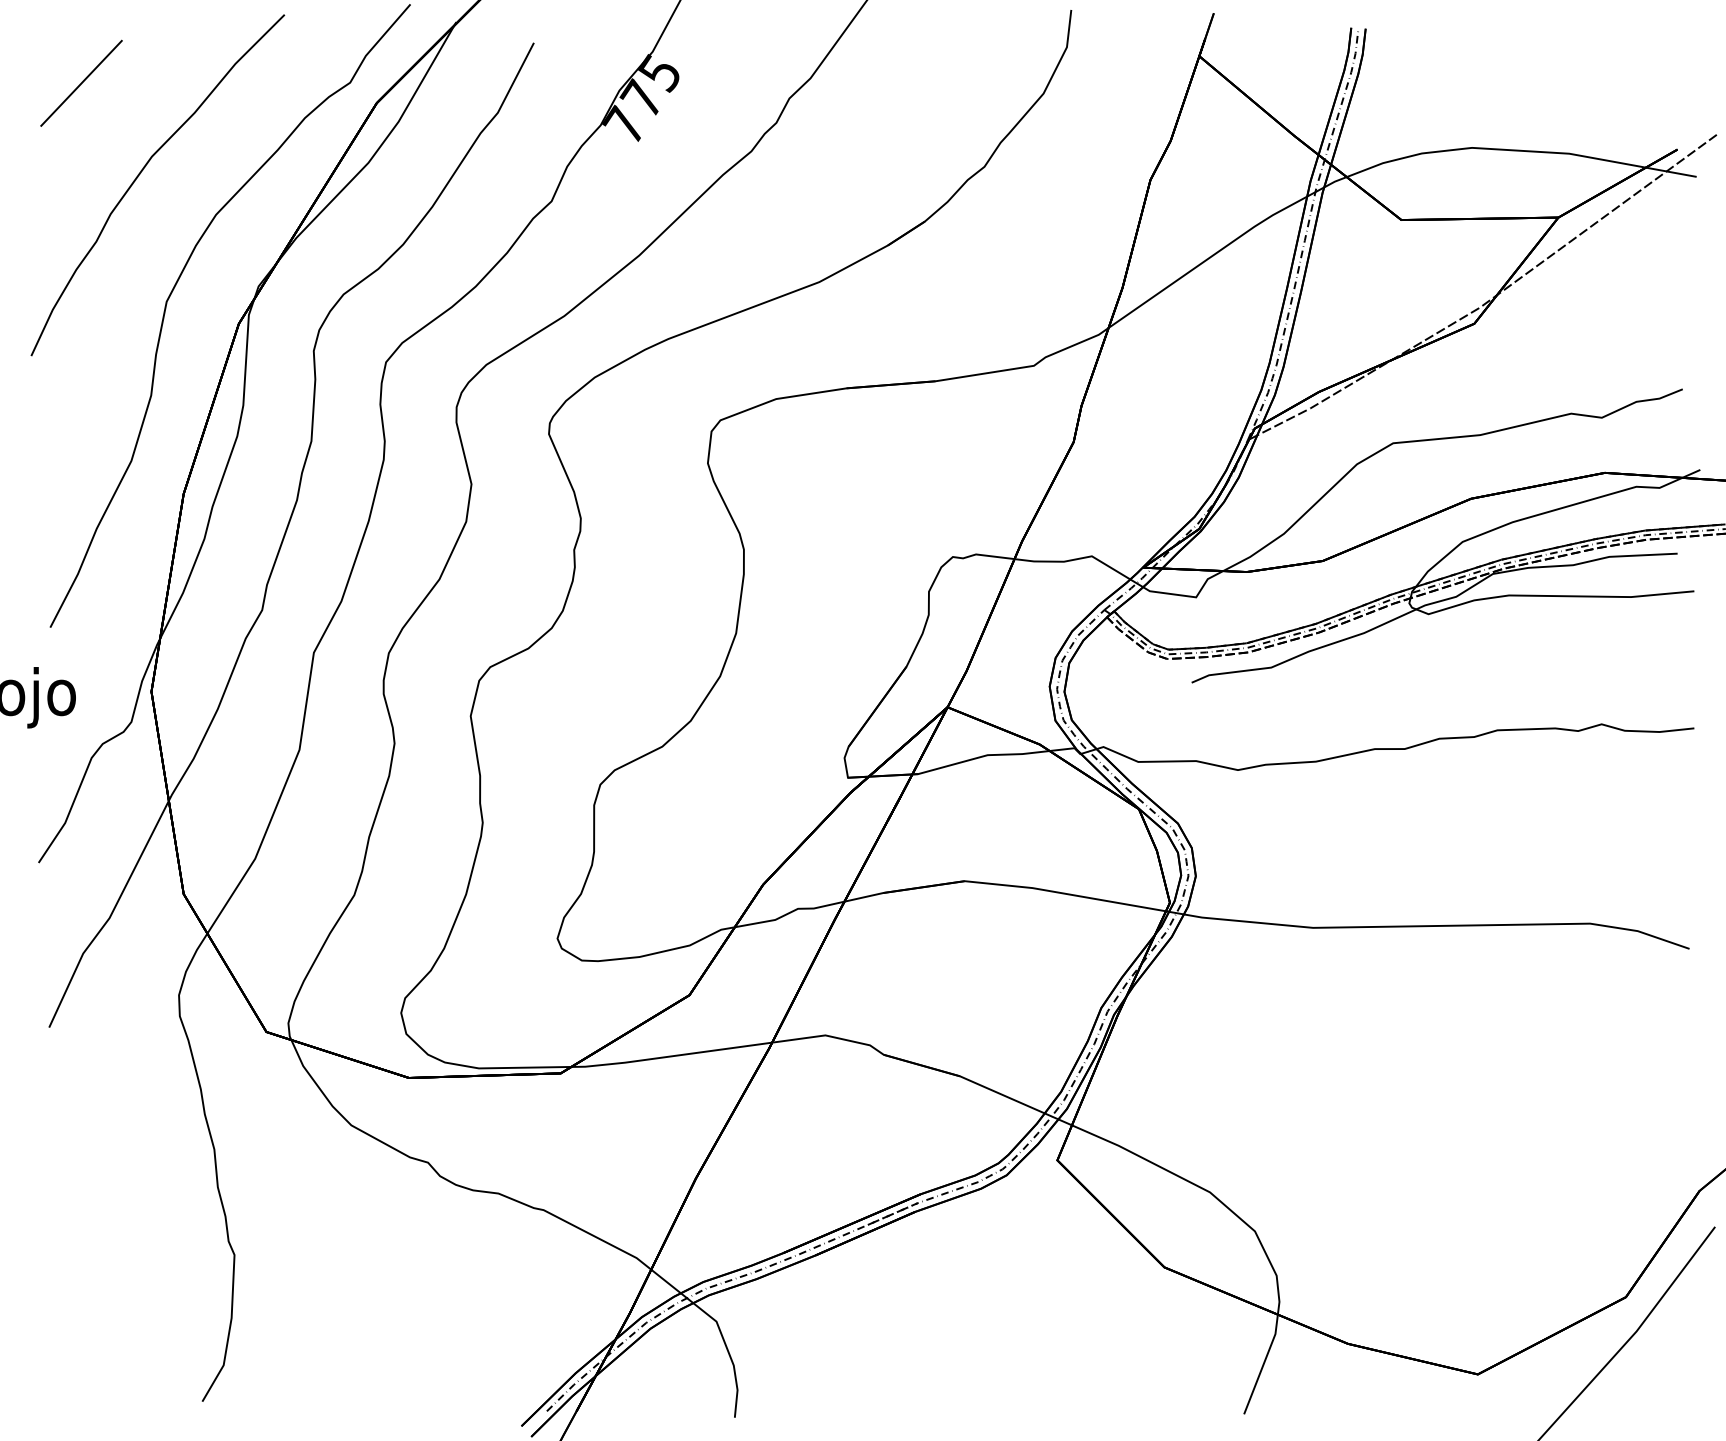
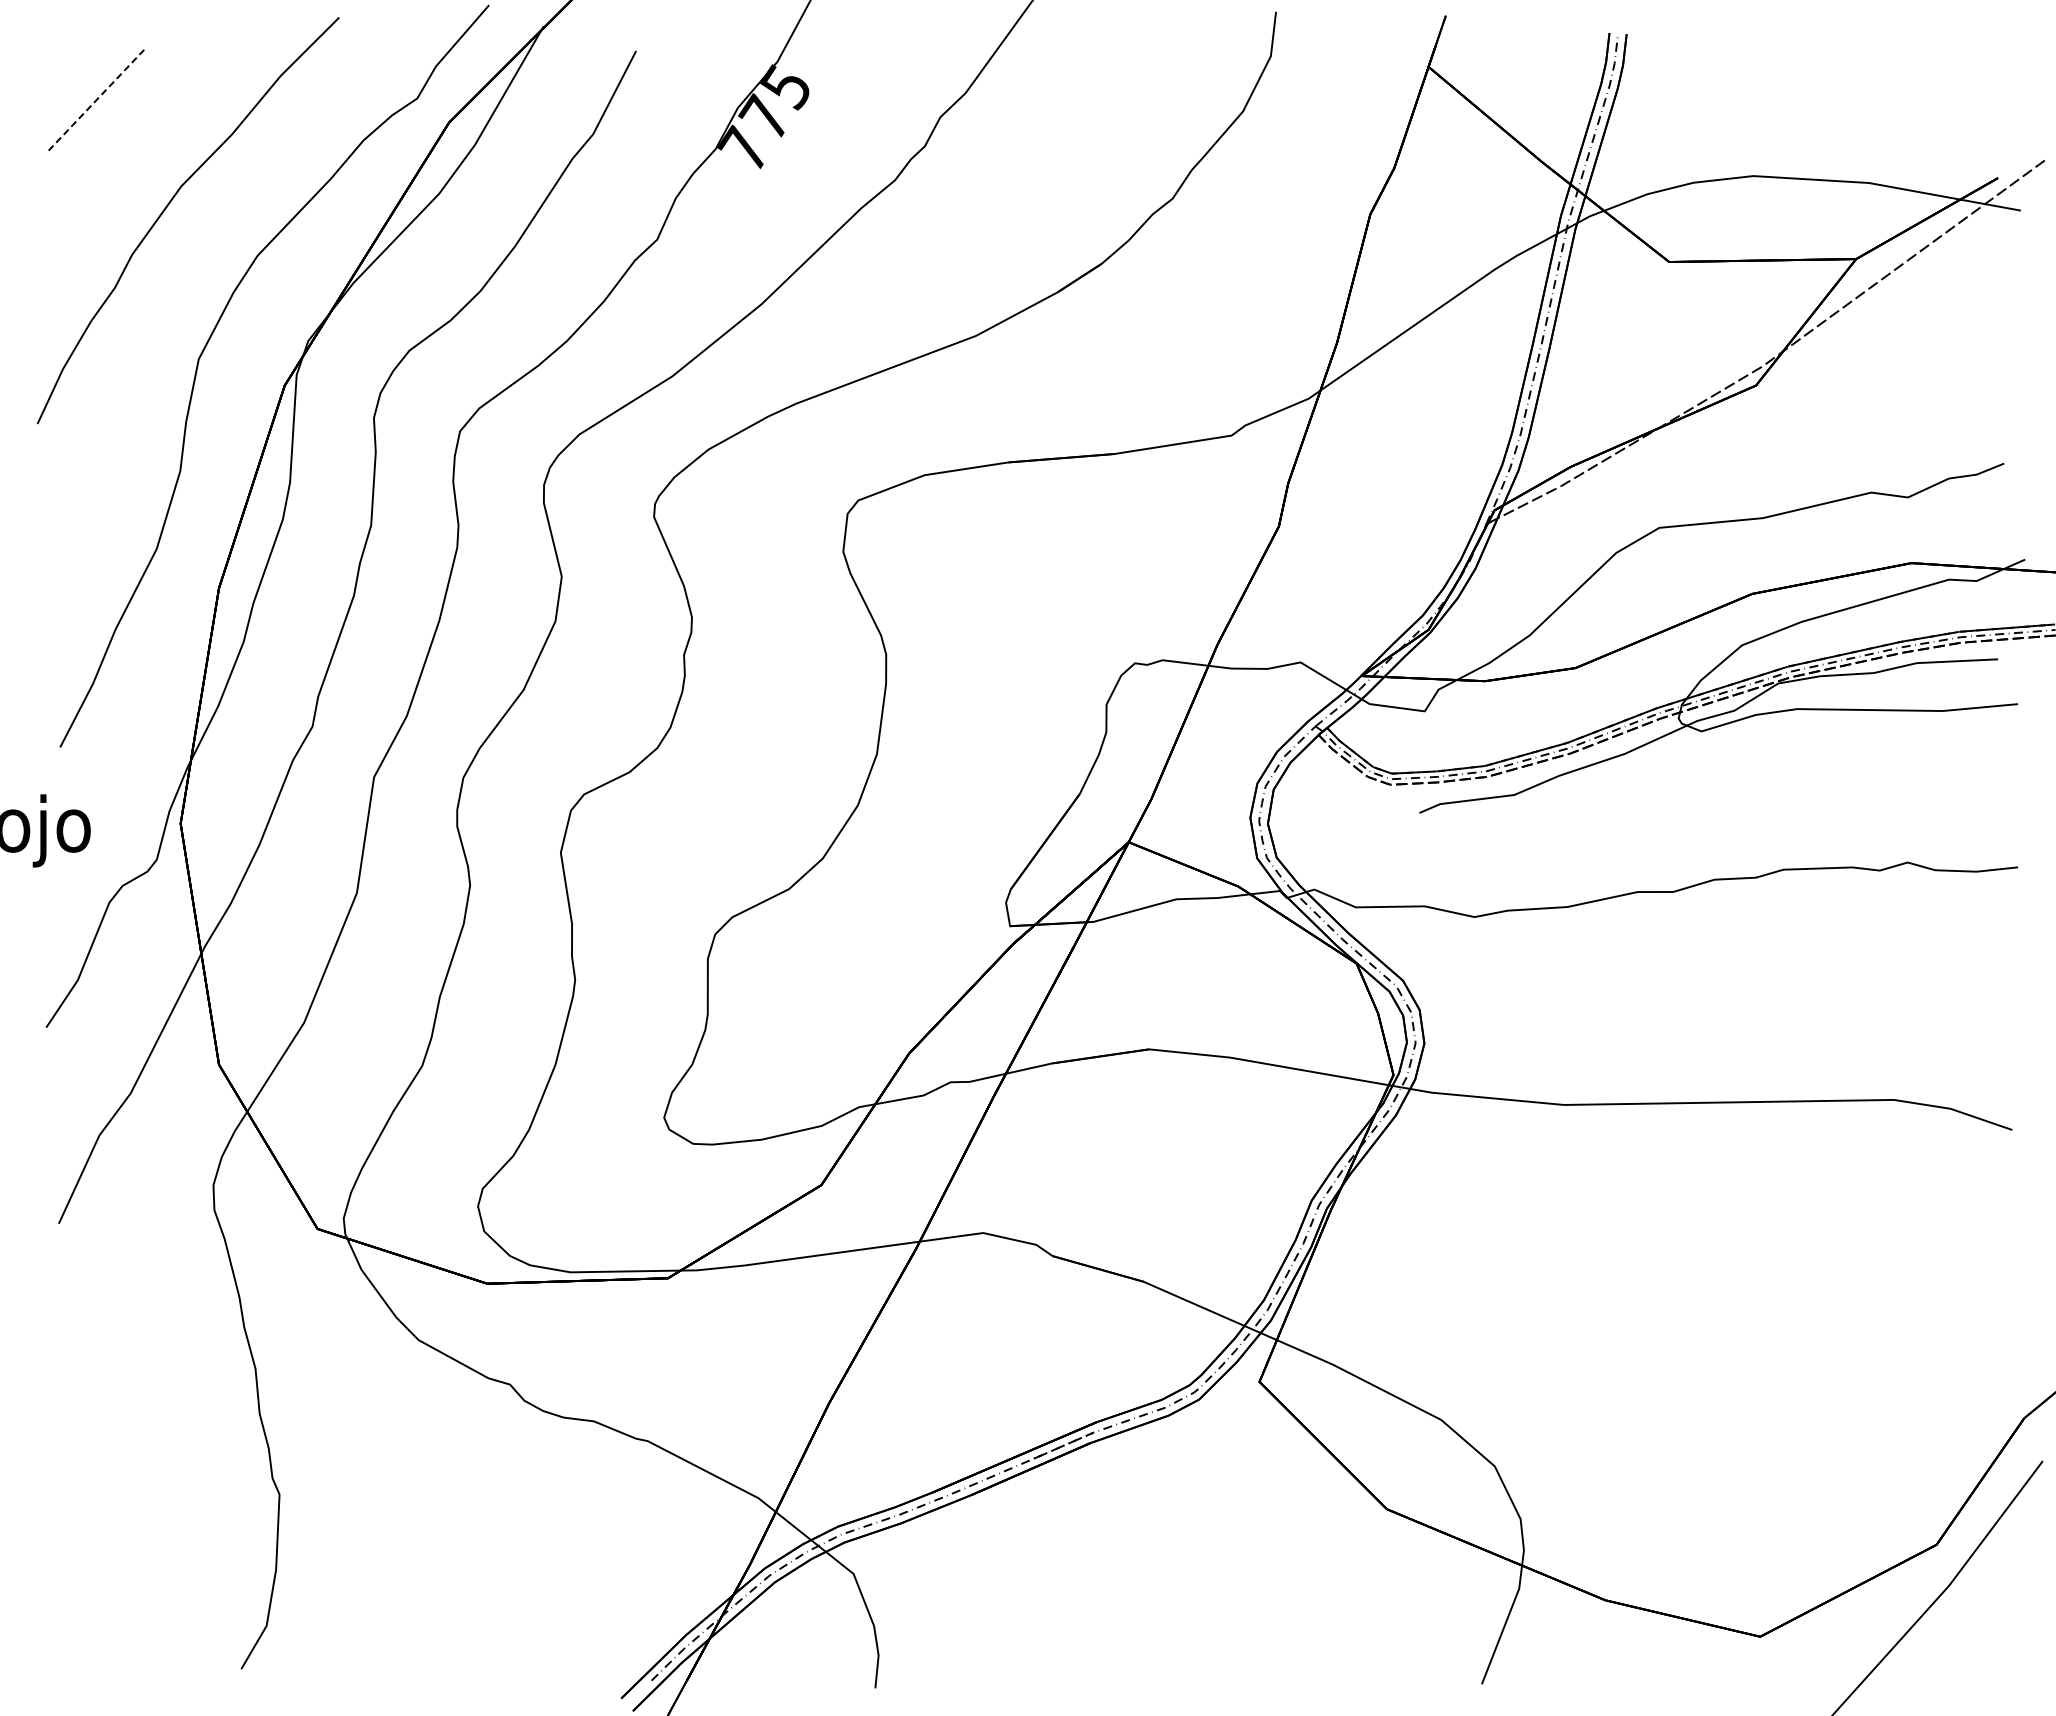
line: (81, 83) -> (97, 99), solid -> dashed

